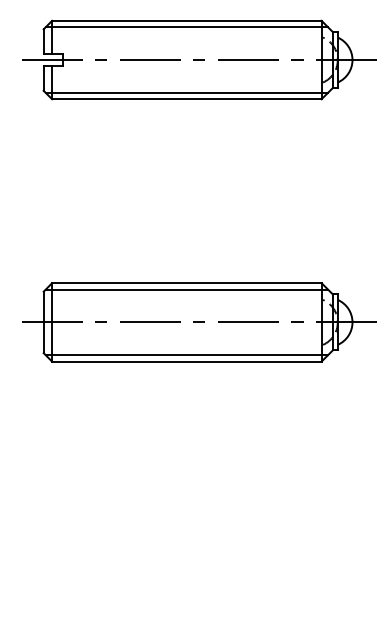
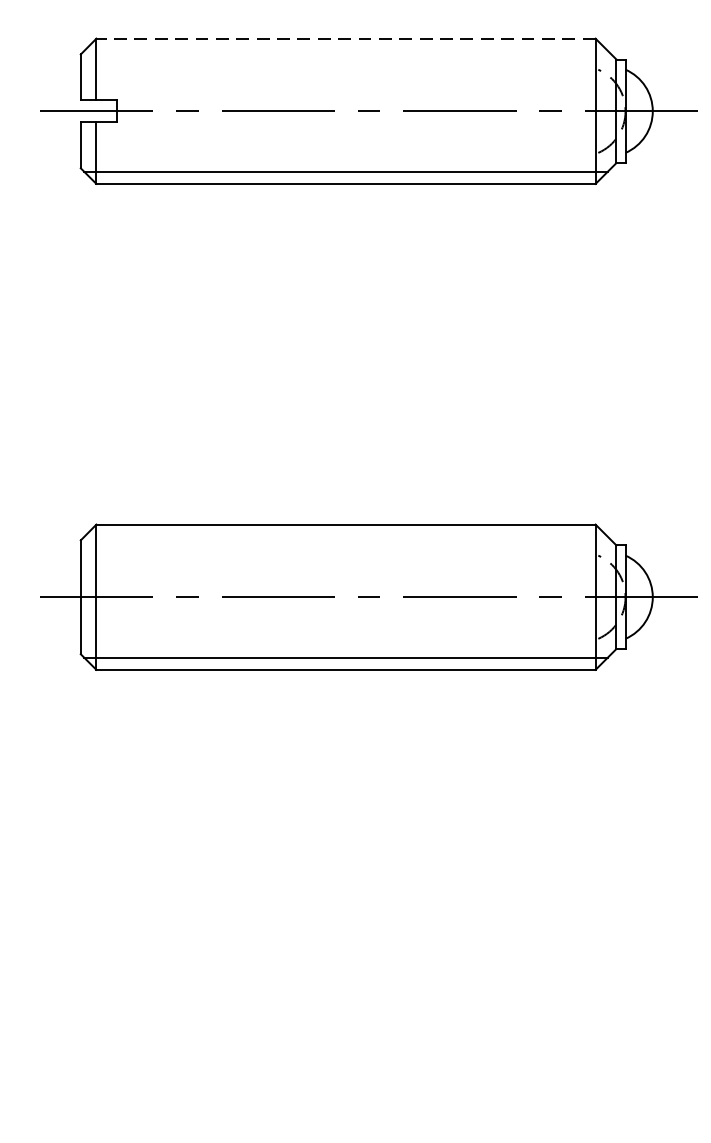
line: (186, 20) -> (345, 38), solid -> dashed
line: (186, 27) -> (345, 51), removed
line: (186, 289) -> (345, 536), removed

